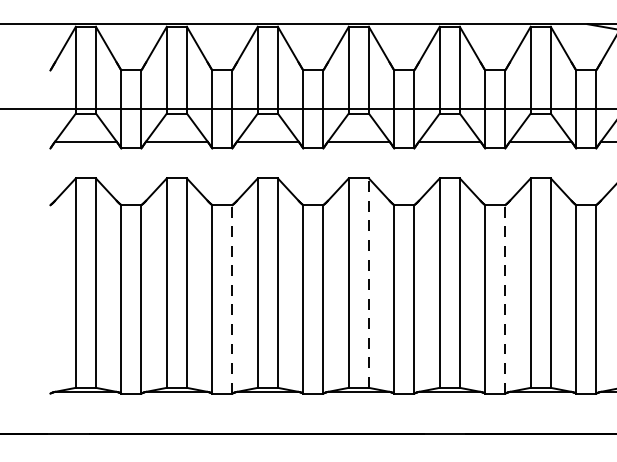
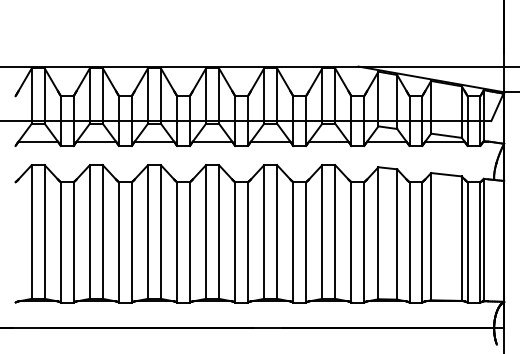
line: (368, 282) -> (218, 231), dashed -> solid
line: (231, 298) -> (131, 241), dashed -> solid
line: (505, 298) -> (306, 241), dashed -> solid

